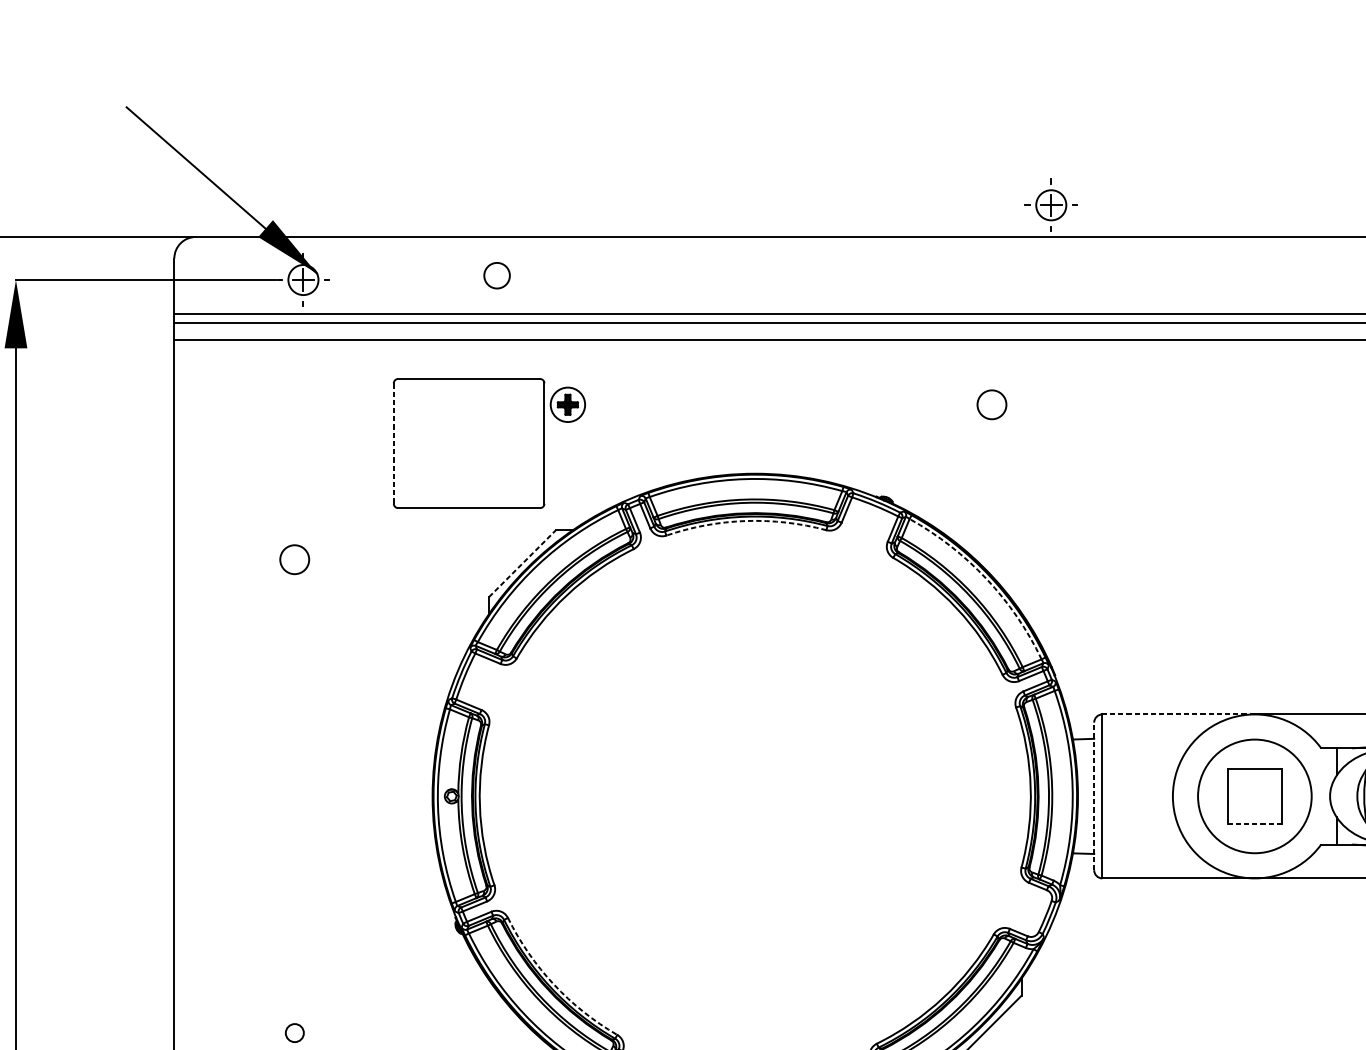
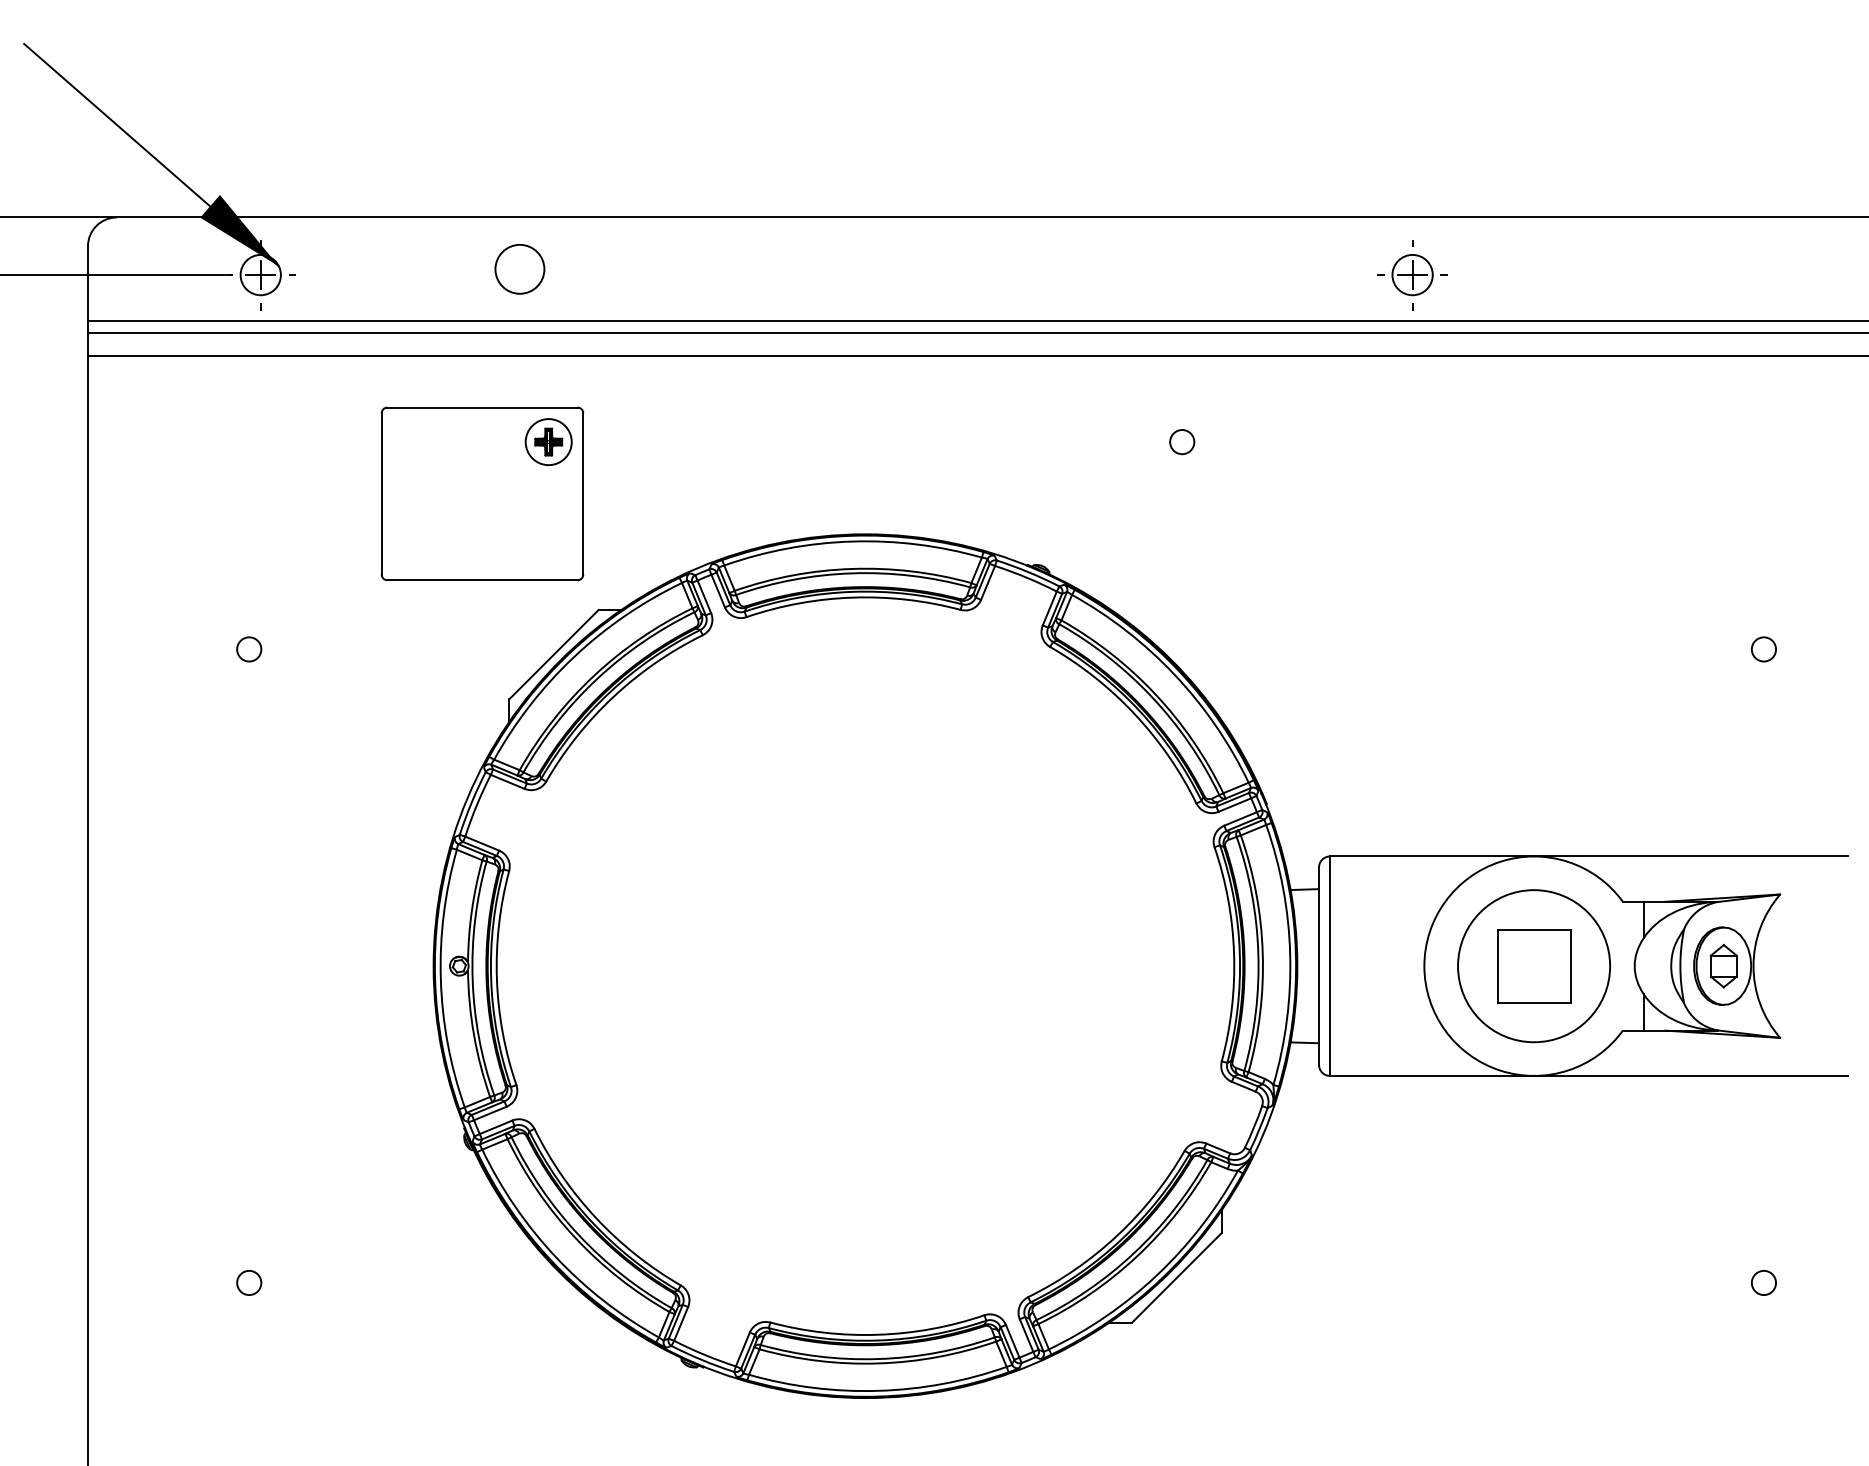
part: (1051, 205) -> (1412, 275), moved
circle: (496, 275) -> (519, 268), size x1.43
part: (567, 404) -> (548, 441), moved
circle: (992, 405) -> (1182, 442), size x0.62
line: (393, 443) -> (381, 493), dashed -> solid
arc: (746, 520) -> (853, 597), dashed -> solid
circle: (295, 559) -> (249, 649), size x0.62
line: (522, 563) -> (554, 654), dashed -> solid
arc: (986, 579) -> (1174, 675), dashed -> solid
line: (1178, 714) -> (1431, 856), dashed -> solid
line: (1094, 796) -> (1319, 966), dashed -> solid
line: (1255, 823) -> (1534, 1002), dashed -> solid
arc: (554, 984) -> (596, 1218), dashed -> solid

